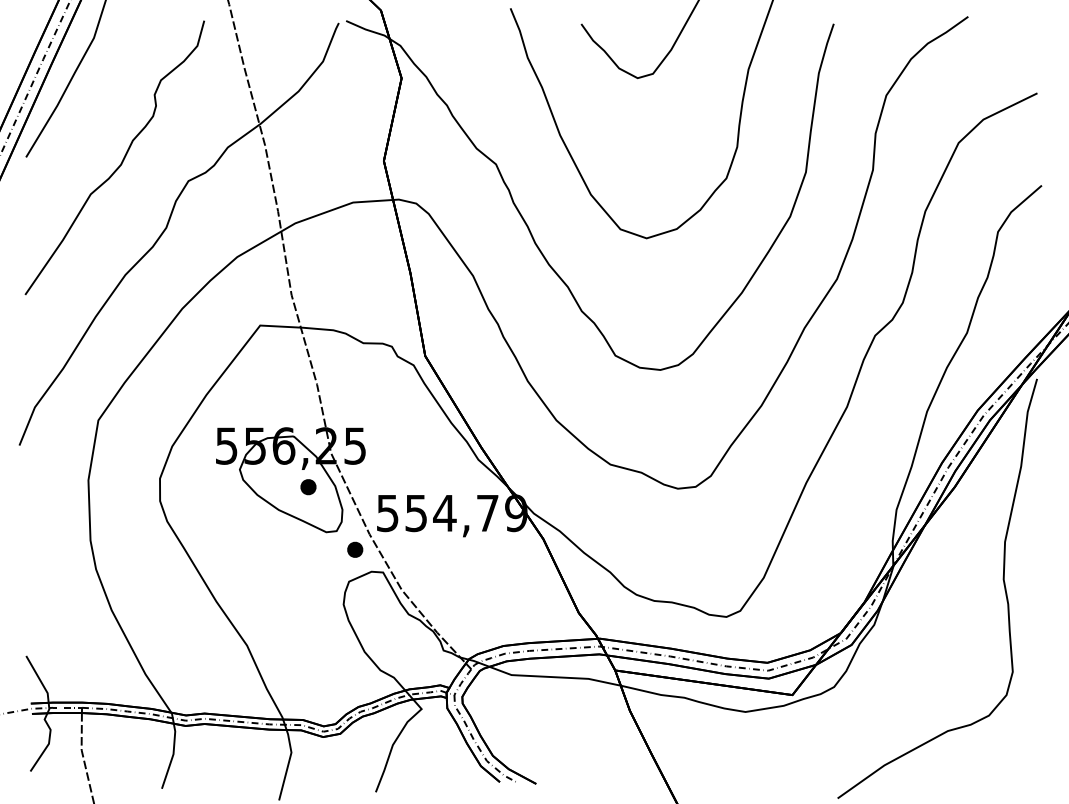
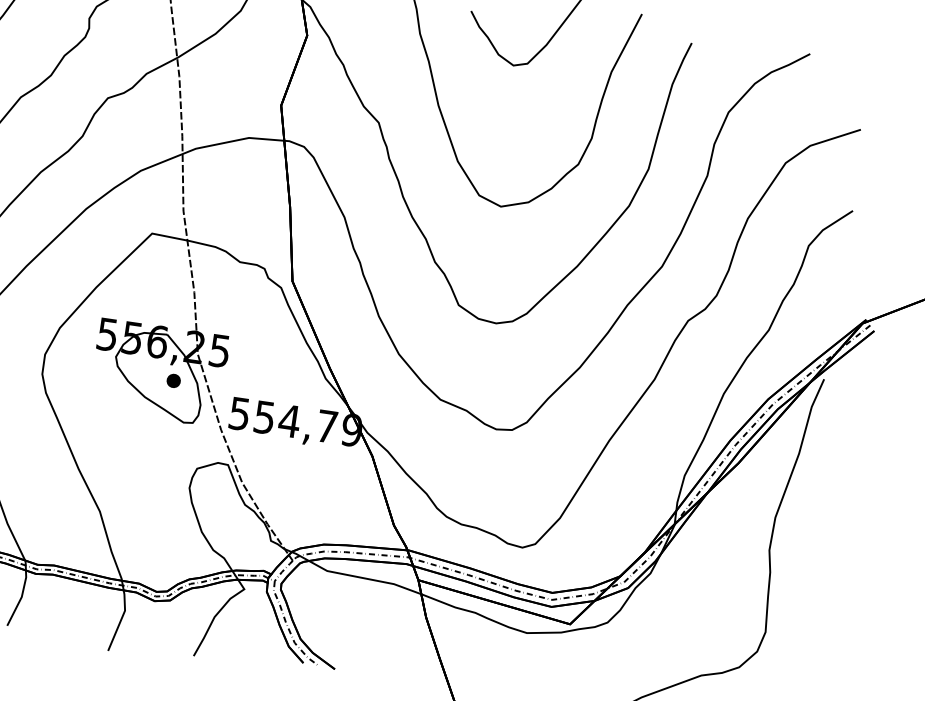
part: (355, 549) -> (206, 441), removed

